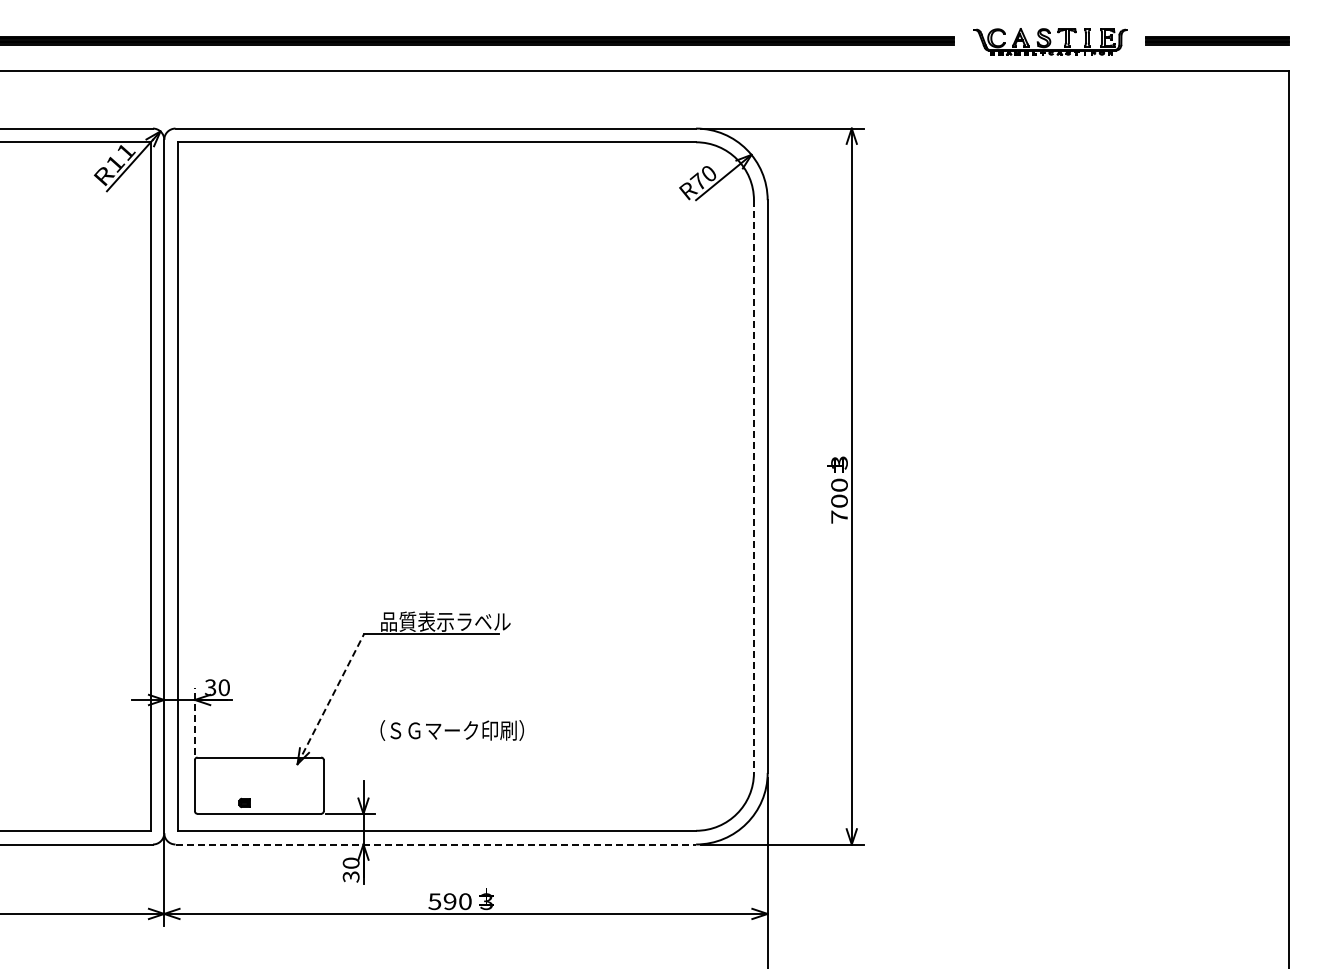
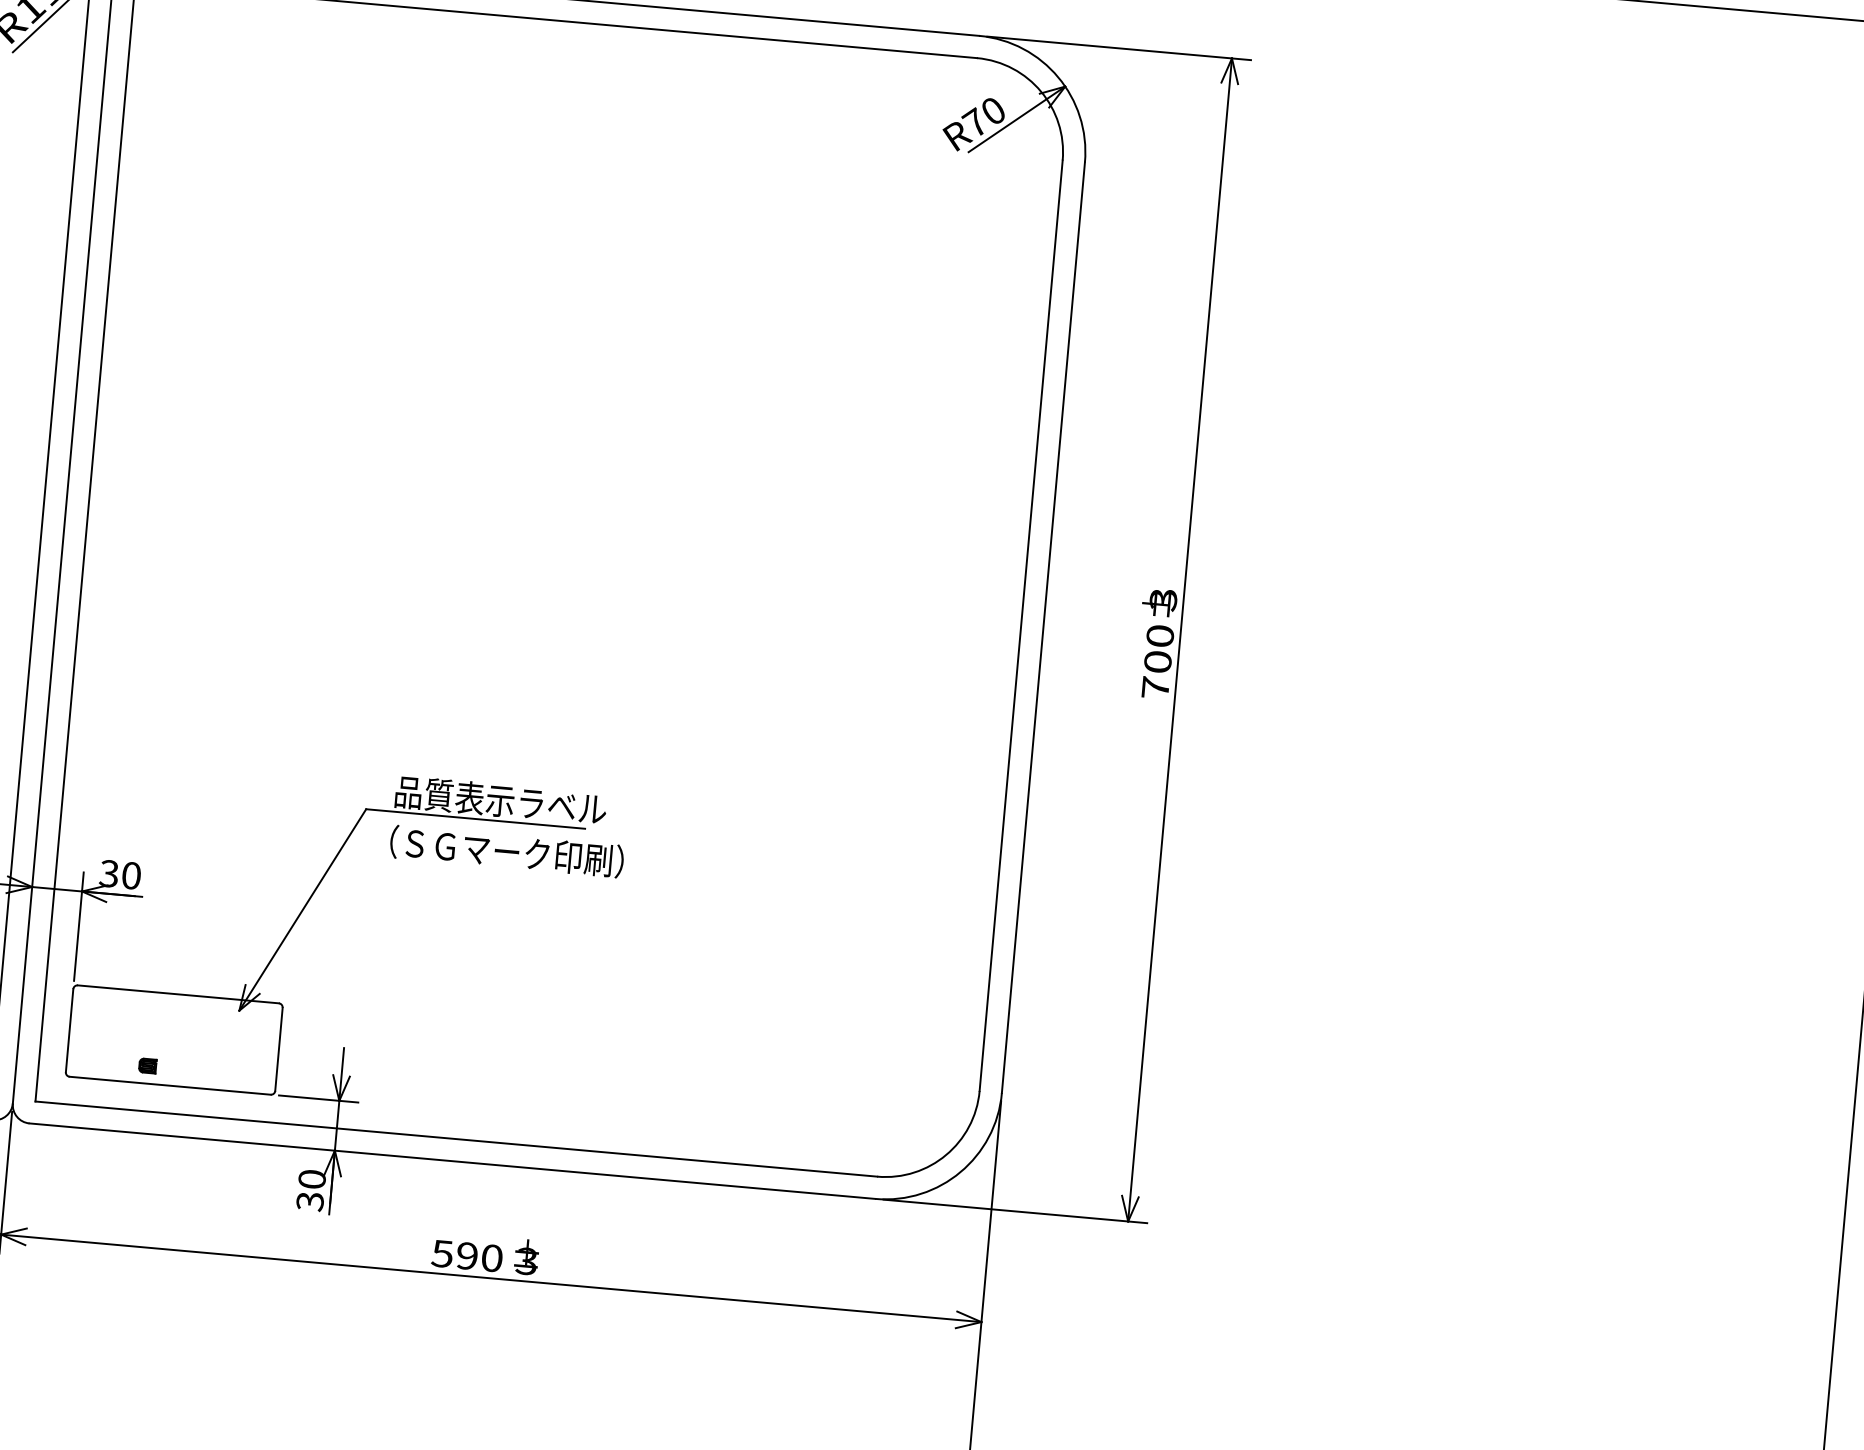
line: (753, 487) -> (1020, 627), dashed -> solid
line: (330, 699) -> (302, 910), dashed -> solid
line: (194, 721) -> (78, 926), dashed -> solid
text: (451, 730) -> (505, 851), moved
line: (436, 844) -> (453, 1161), dashed -> solid

